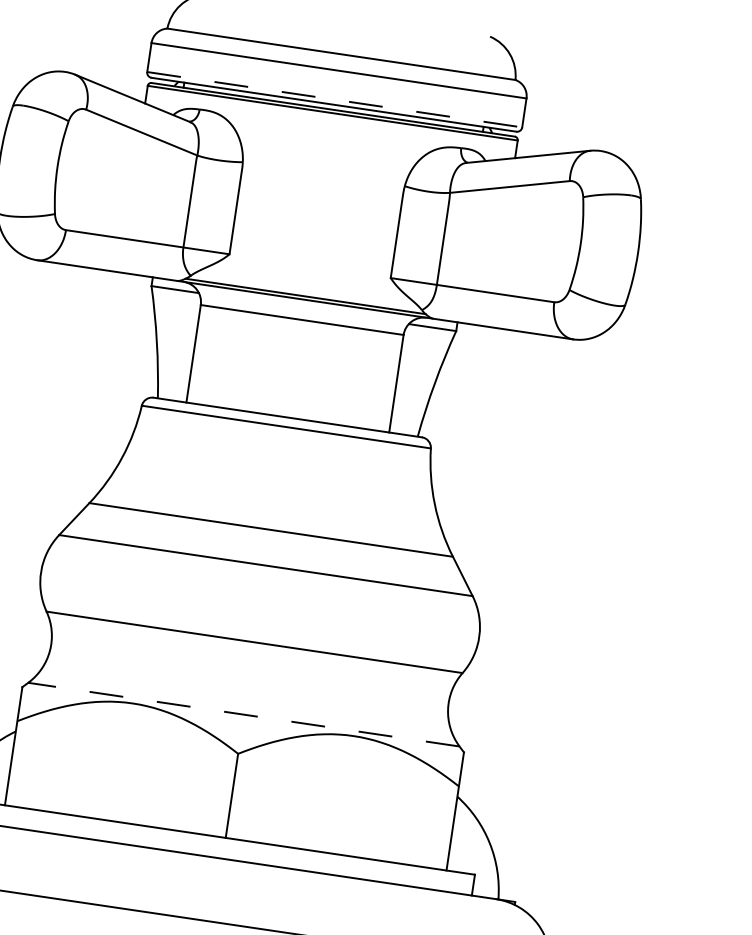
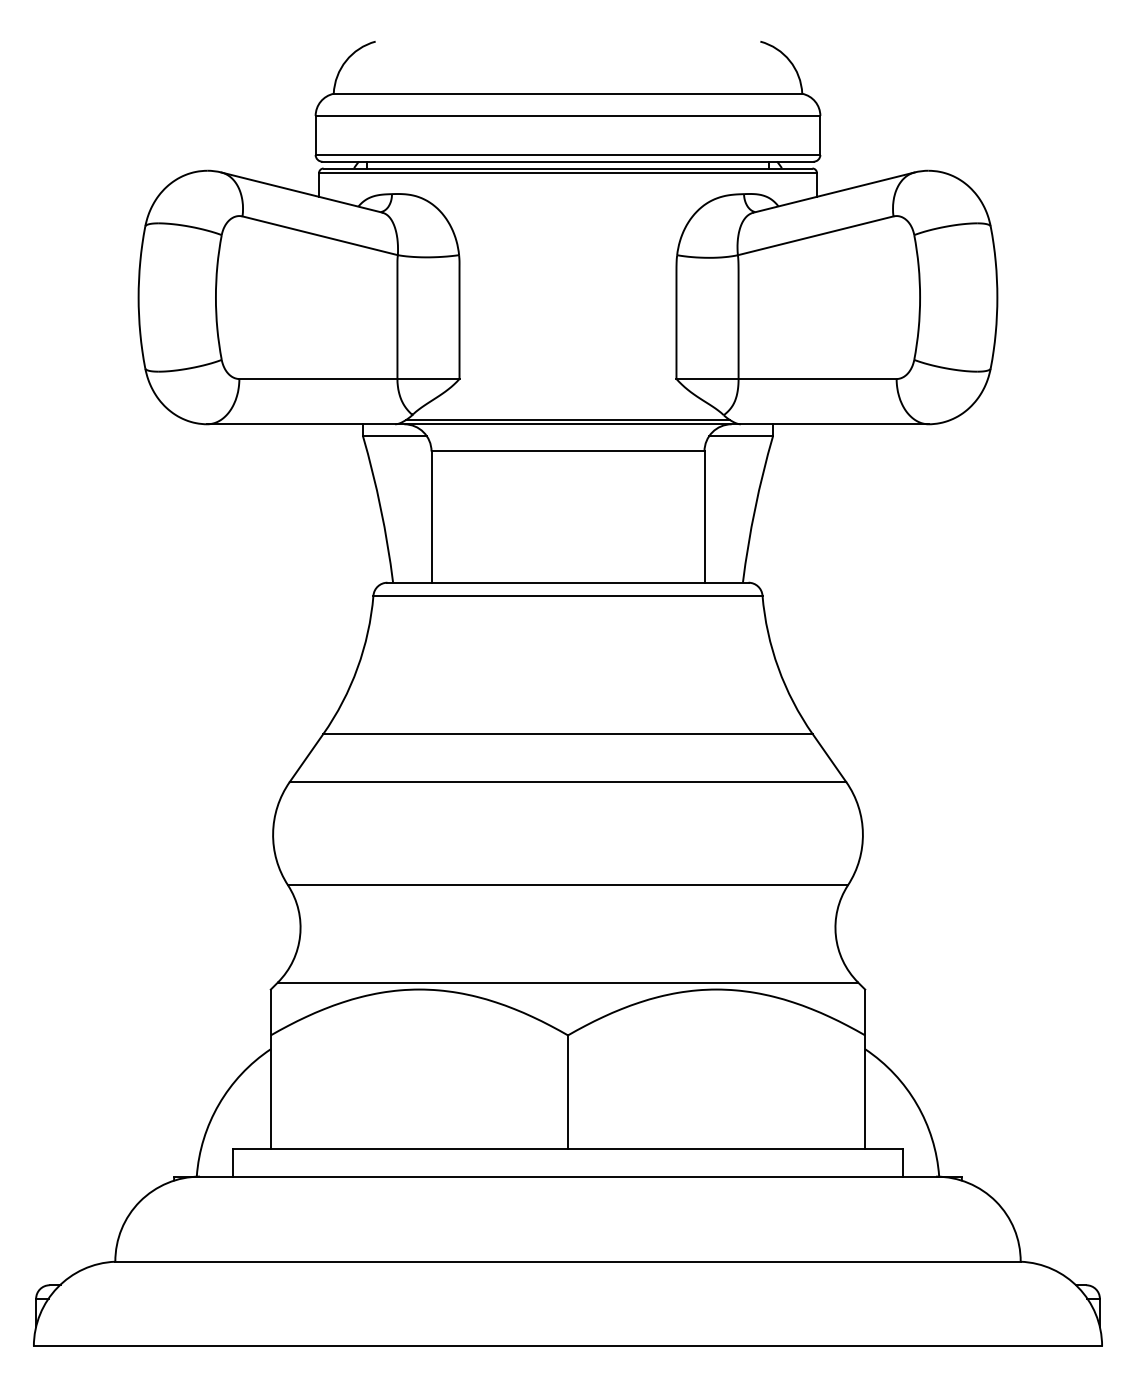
line: (335, 99) -> (568, 154), dashed -> solid
line: (243, 714) -> (567, 982), dashed -> solid

